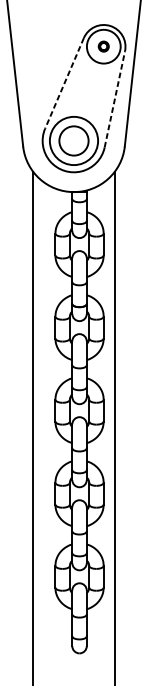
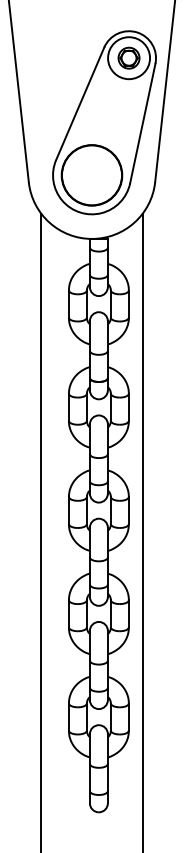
part: (103, 46) -> (128, 57), size x1.67
line: (64, 83) -> (80, 104), dashed -> solid
line: (114, 99) -> (142, 123), dashed -> solid
circle: (73, 141) -> (91, 175), size x1.67

